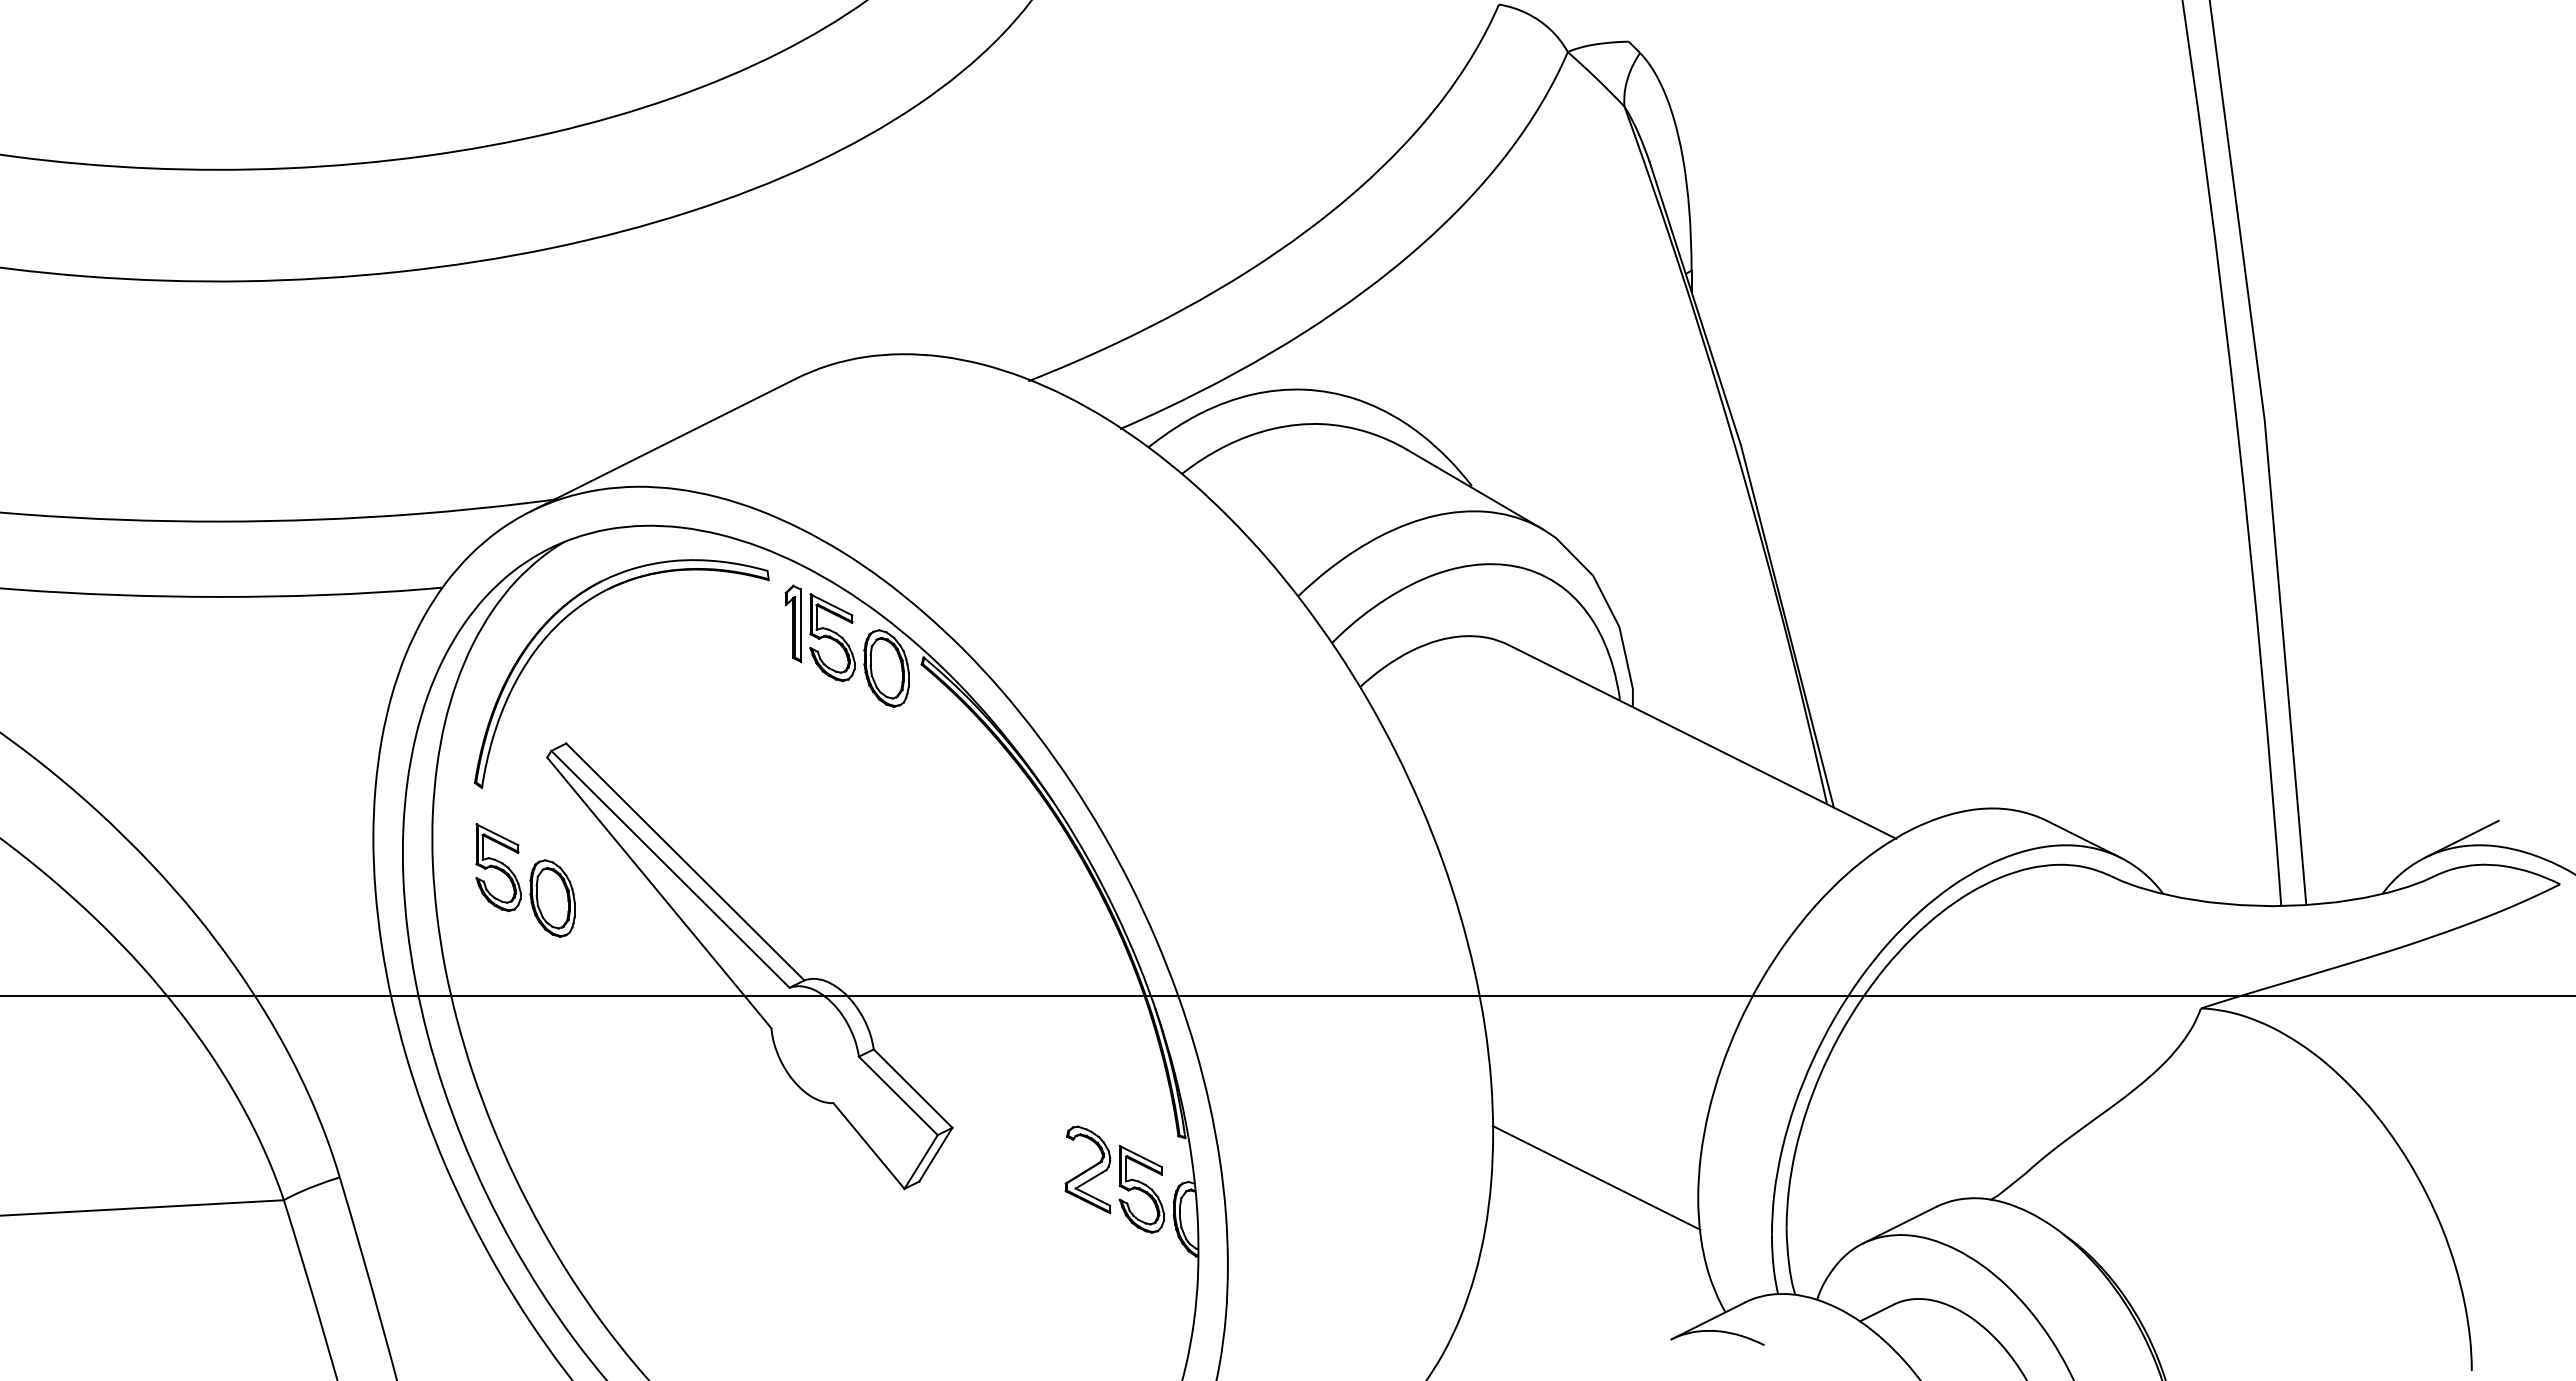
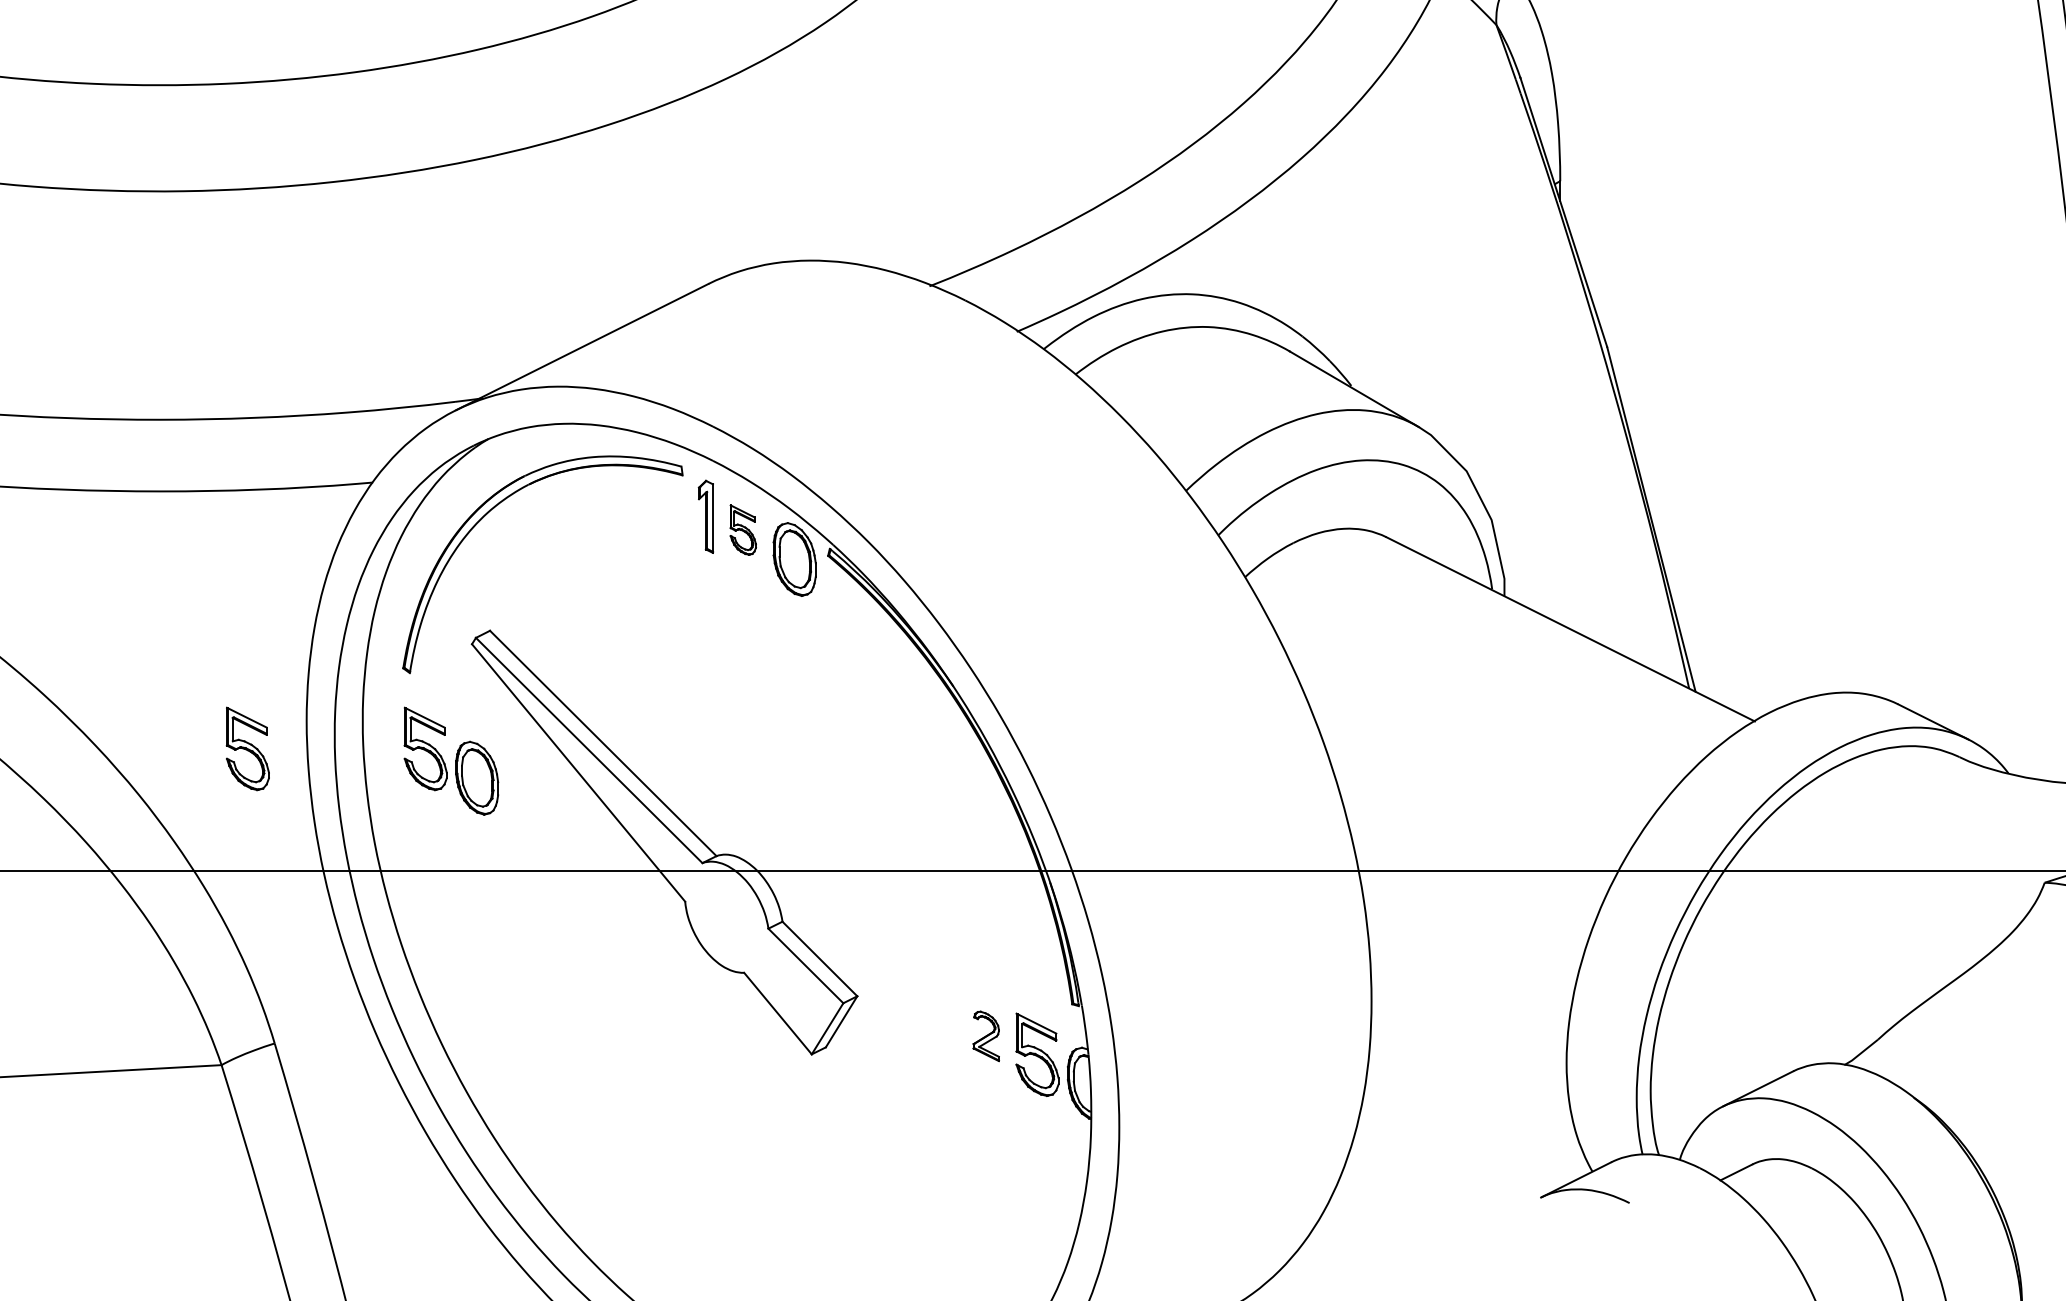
part: (832, 637) -> (743, 529), size x0.6
part: (311, 867) -> (247, 748), added
part: (1087, 1169) -> (985, 1035), size x0.6
line: (1596, 1177) -> (1469, 1043), removed

